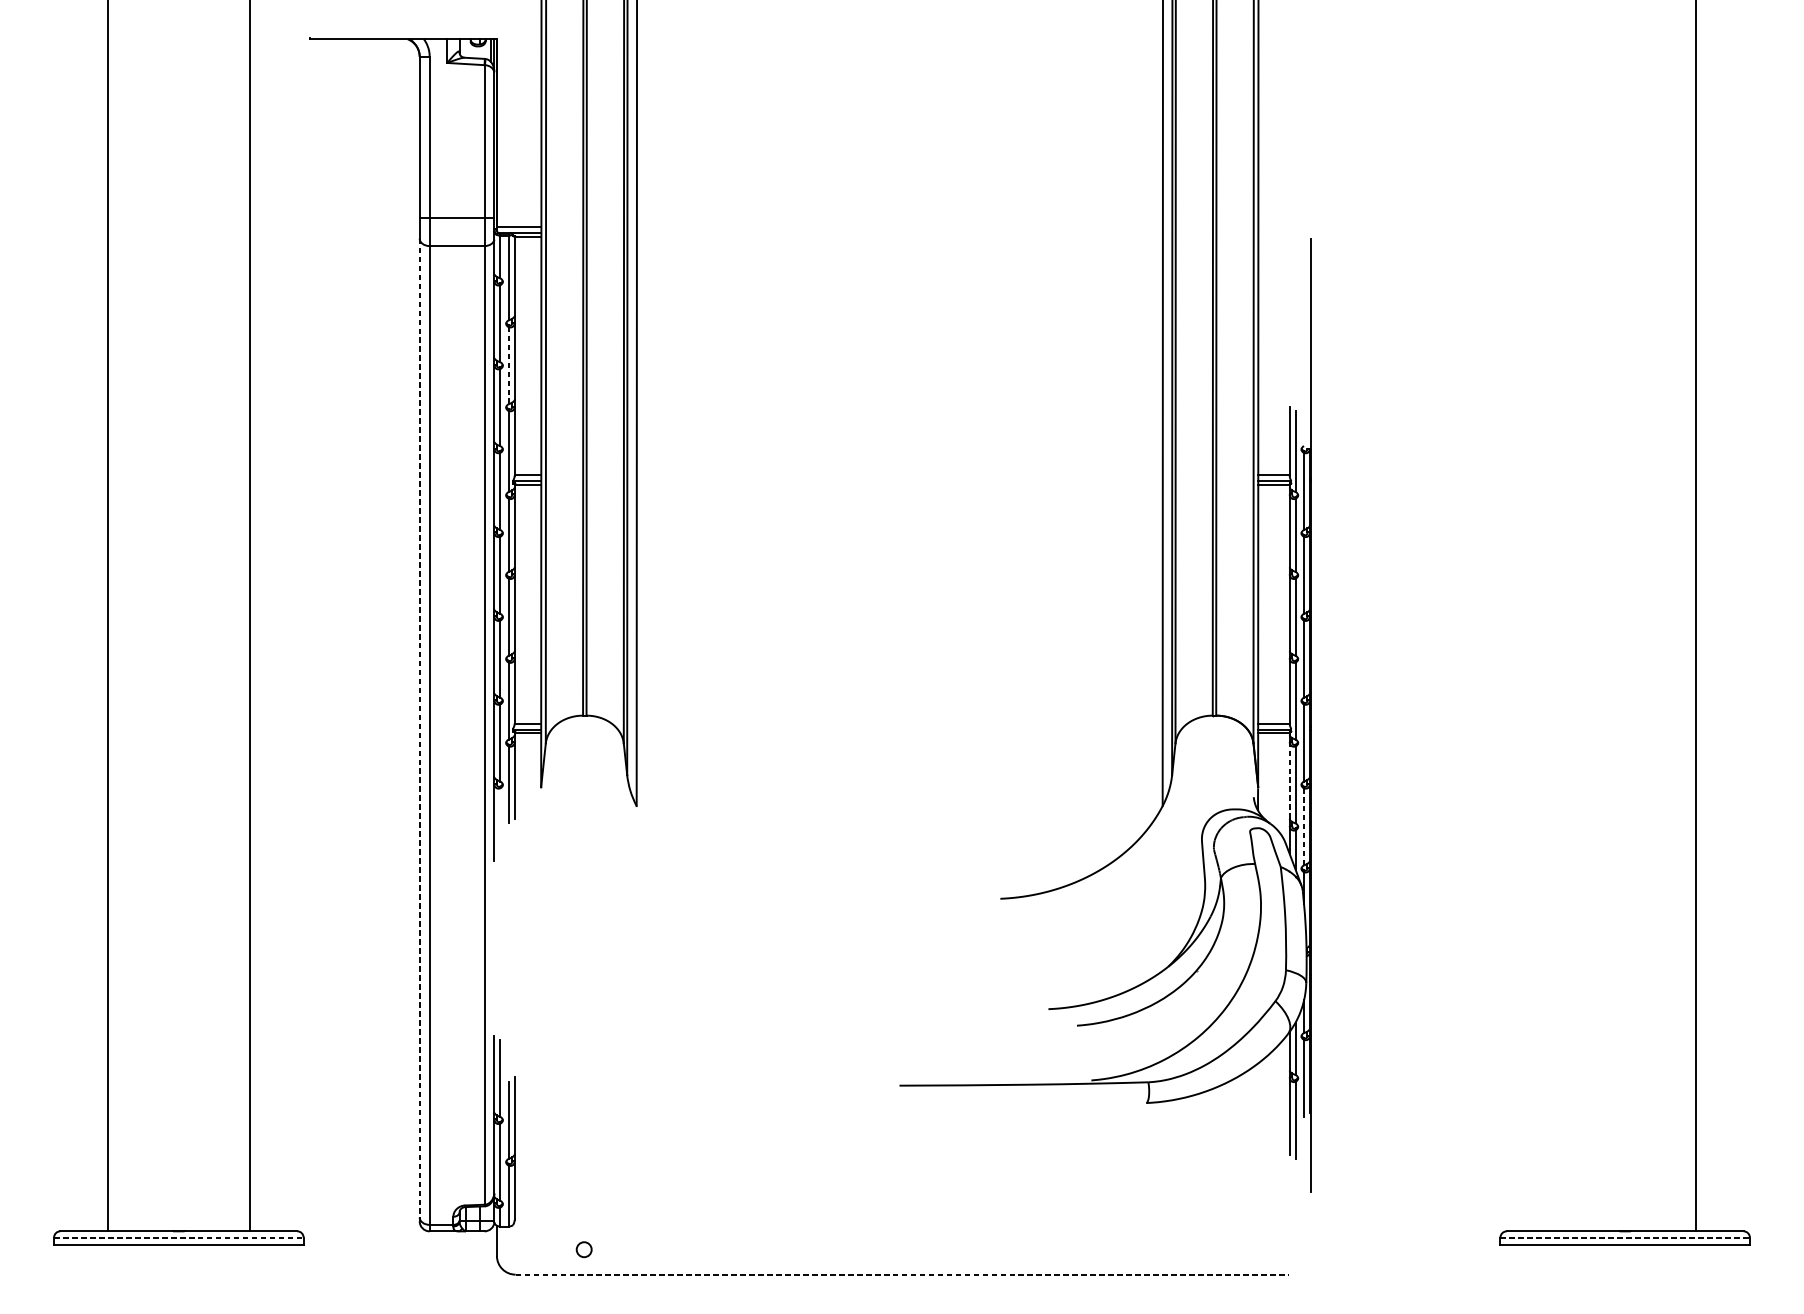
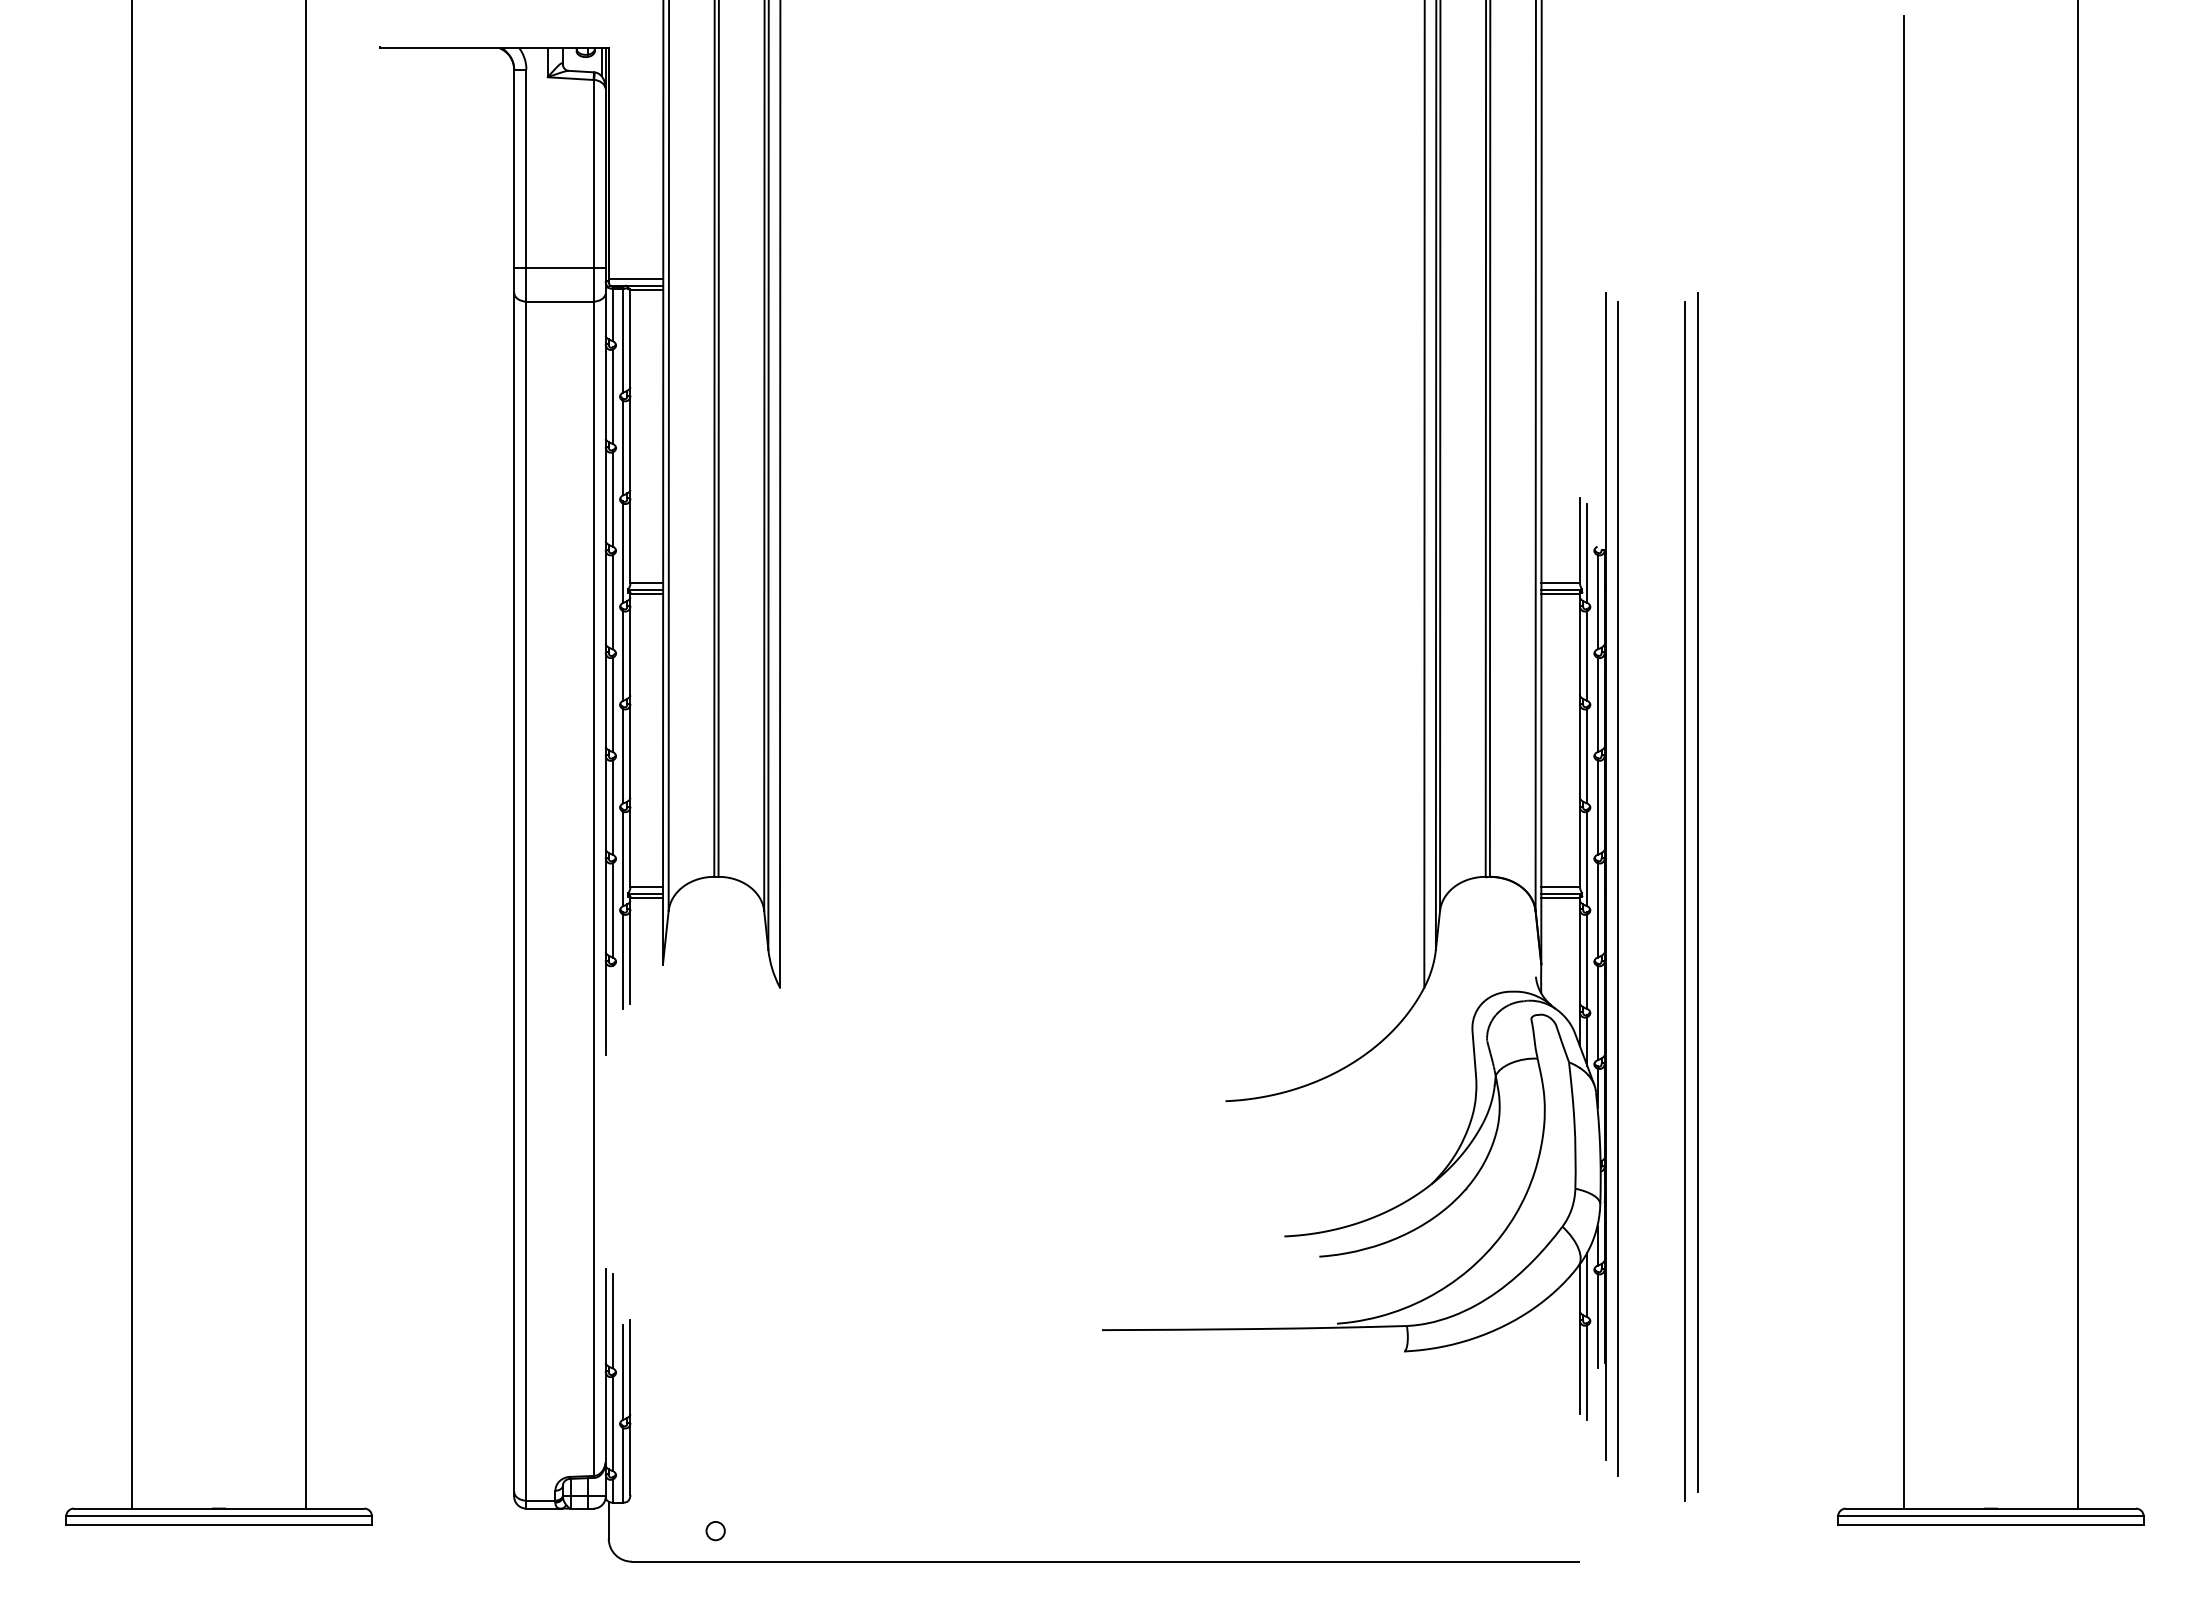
line: (508, 365) -> (623, 447), dashed -> solid
line: (1554, 622) -> (1904, 762), added
line: (1321, 725) -> (1618, 888), added
line: (1385, 727) -> (1697, 891), added
line: (419, 728) -> (514, 892), dashed -> solid
line: (1375, 734) -> (1685, 900), added
line: (1290, 779) -> (1580, 955), dashed -> solid
line: (1304, 826) -> (1597, 1012), dashed -> solid
line: (179, 1237) -> (219, 1516), dashed -> solid
line: (1624, 1237) -> (1990, 1516), dashed -> solid
line: (902, 1274) -> (1105, 1561), dashed -> solid

